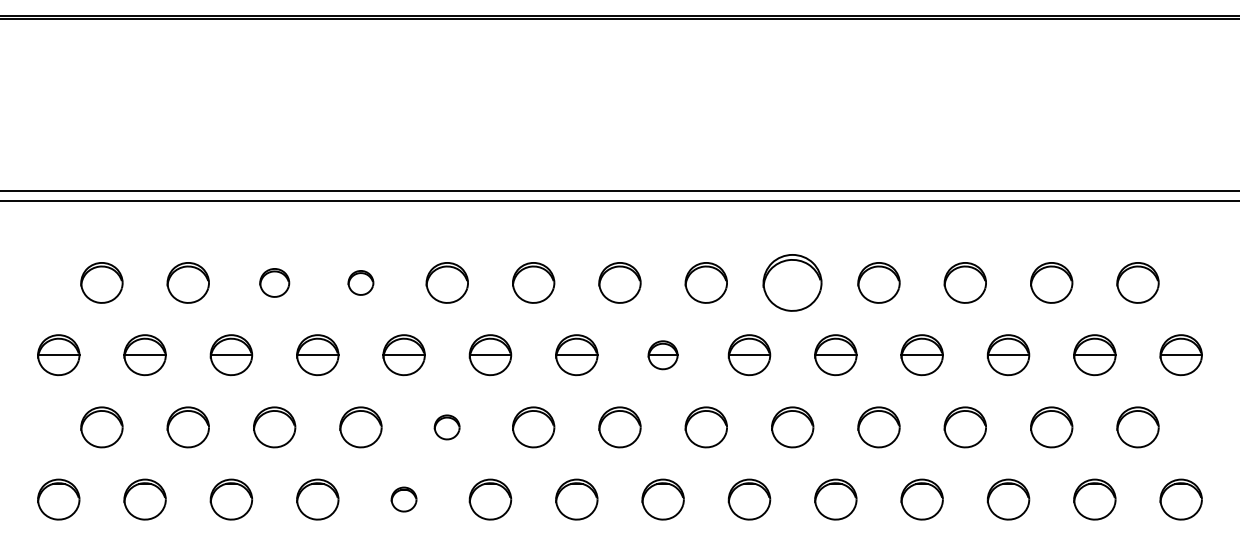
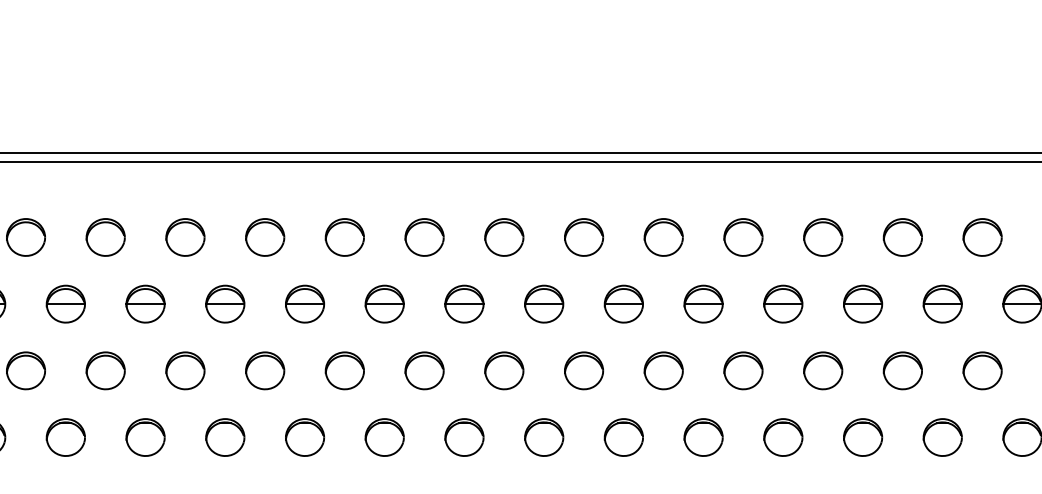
part: (274, 282) -> (185, 237), size x1.43
part: (360, 282) -> (264, 237), size x1.67
part: (792, 282) -> (663, 237), size x0.71
part: (662, 355) -> (543, 304), size x1.43
part: (446, 427) -> (344, 370), size x1.67
part: (403, 499) -> (304, 437), size x1.67

